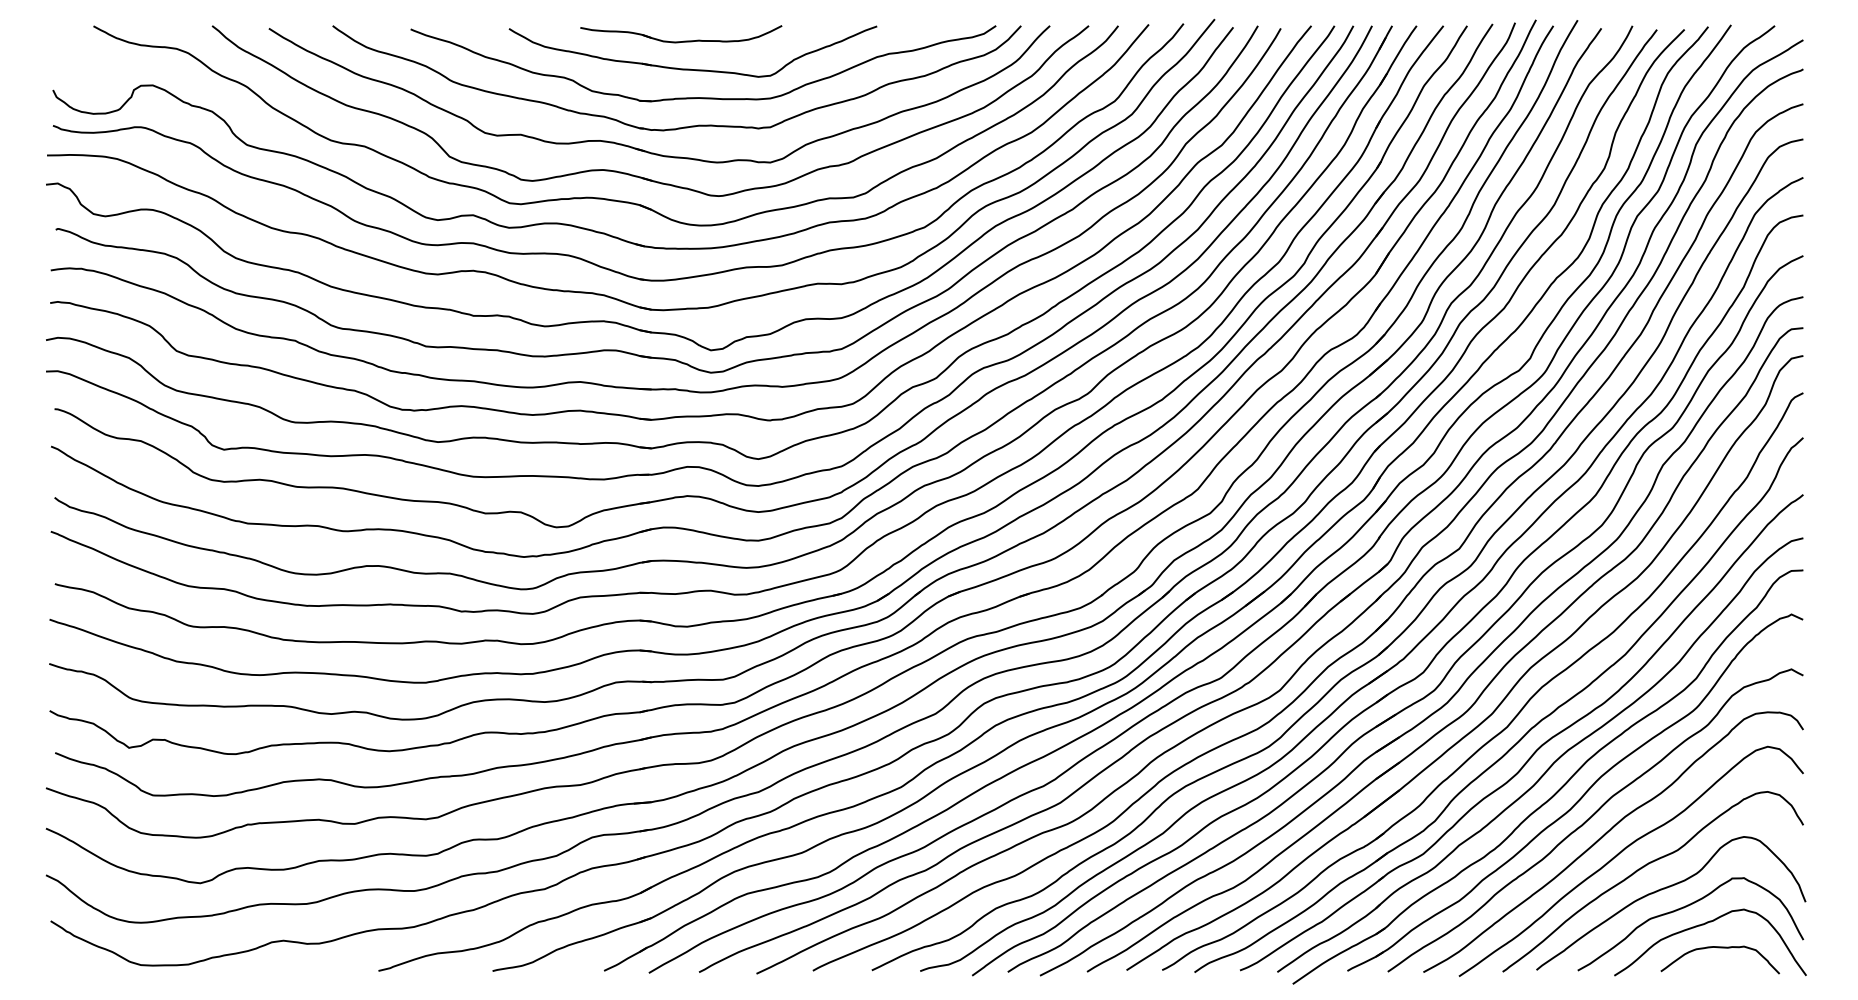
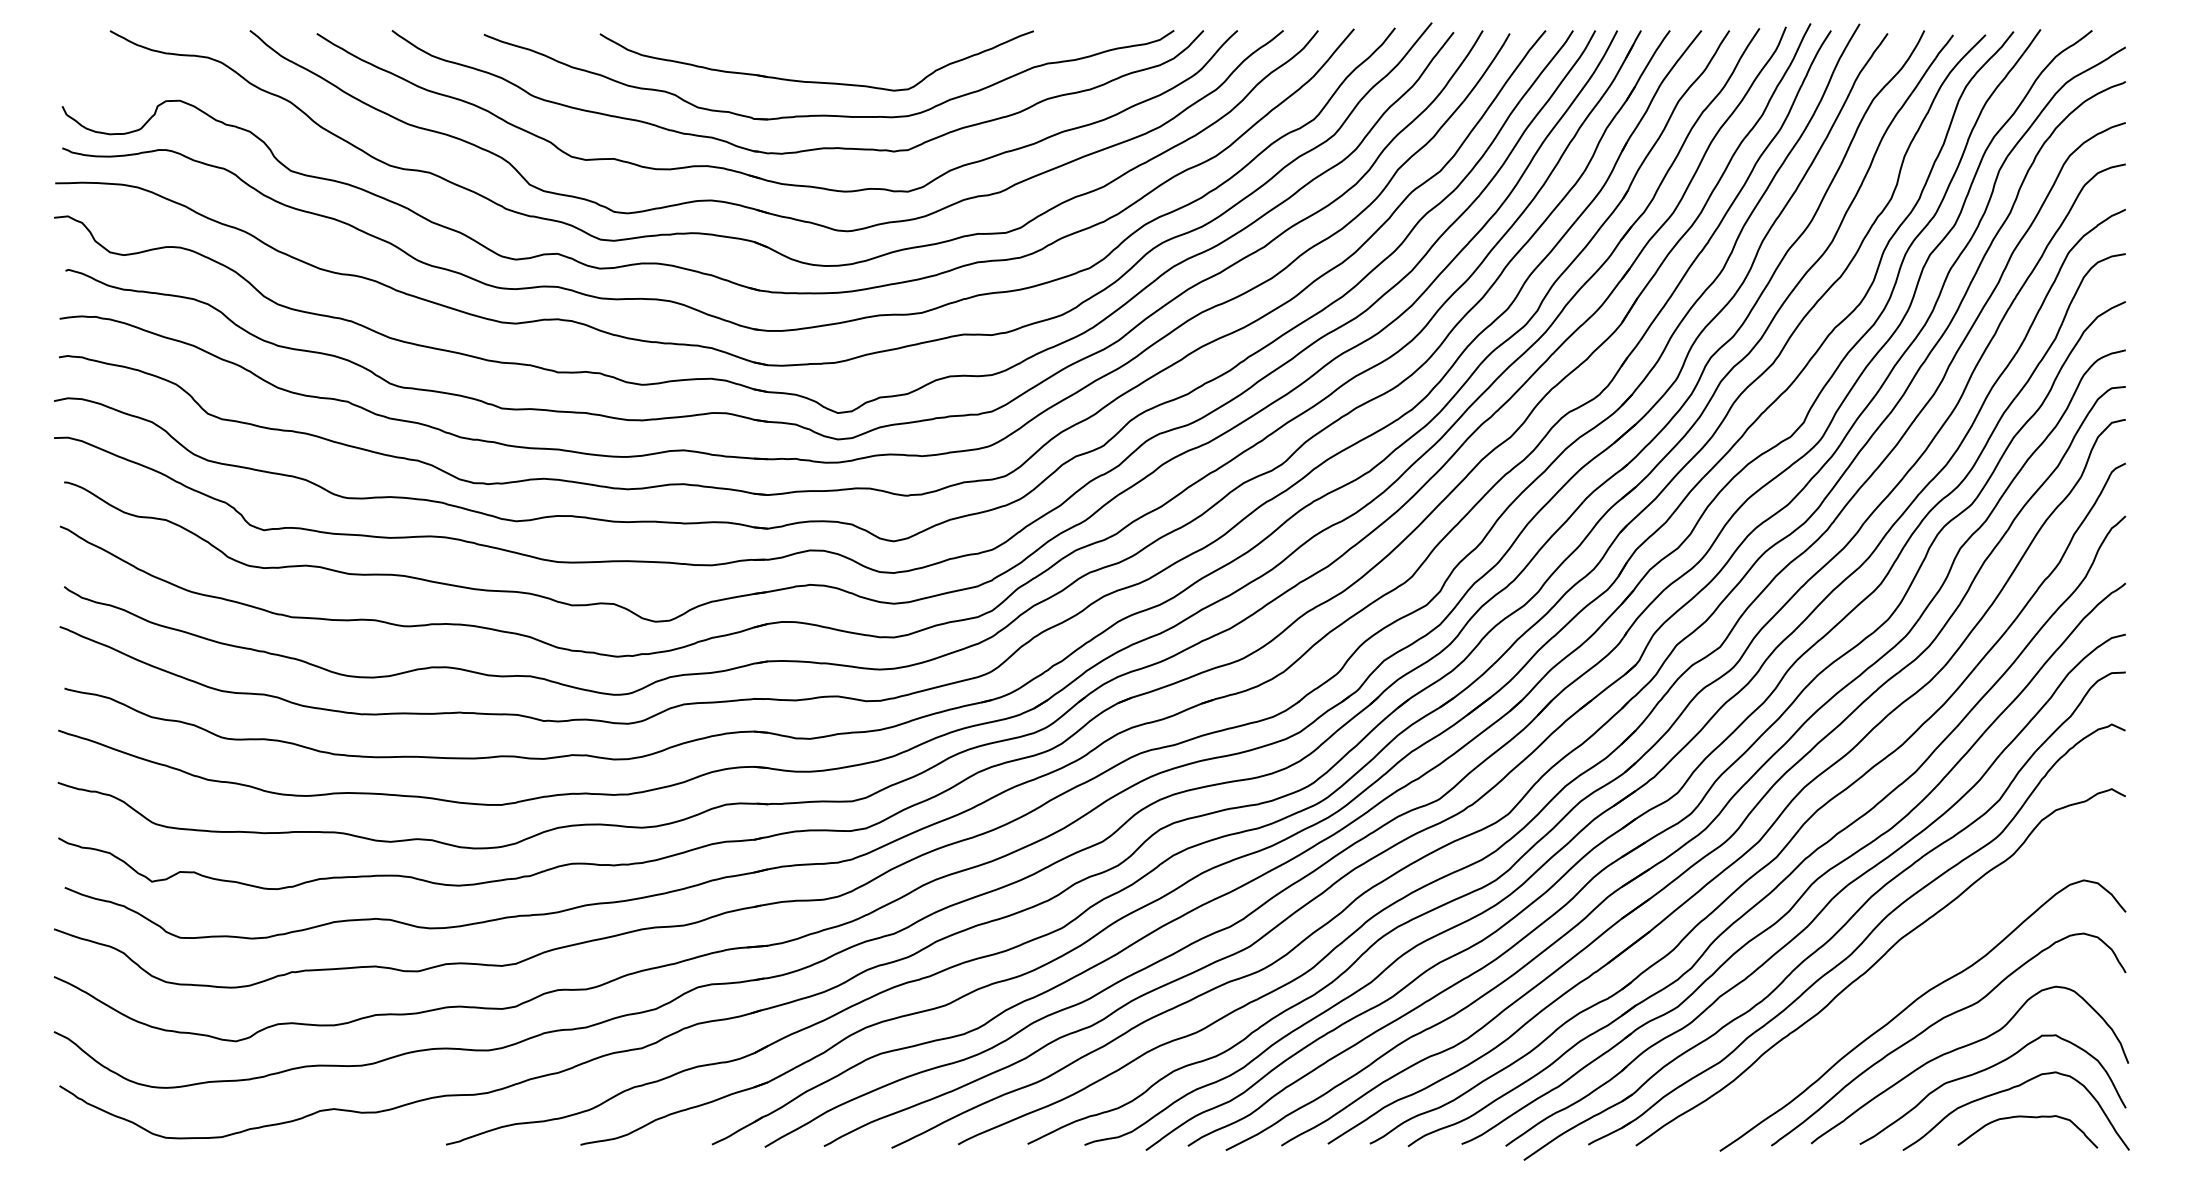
part: (683, 40) -> (805, 47), removed
curve: (1606, 834) -> (1893, 983), removed

